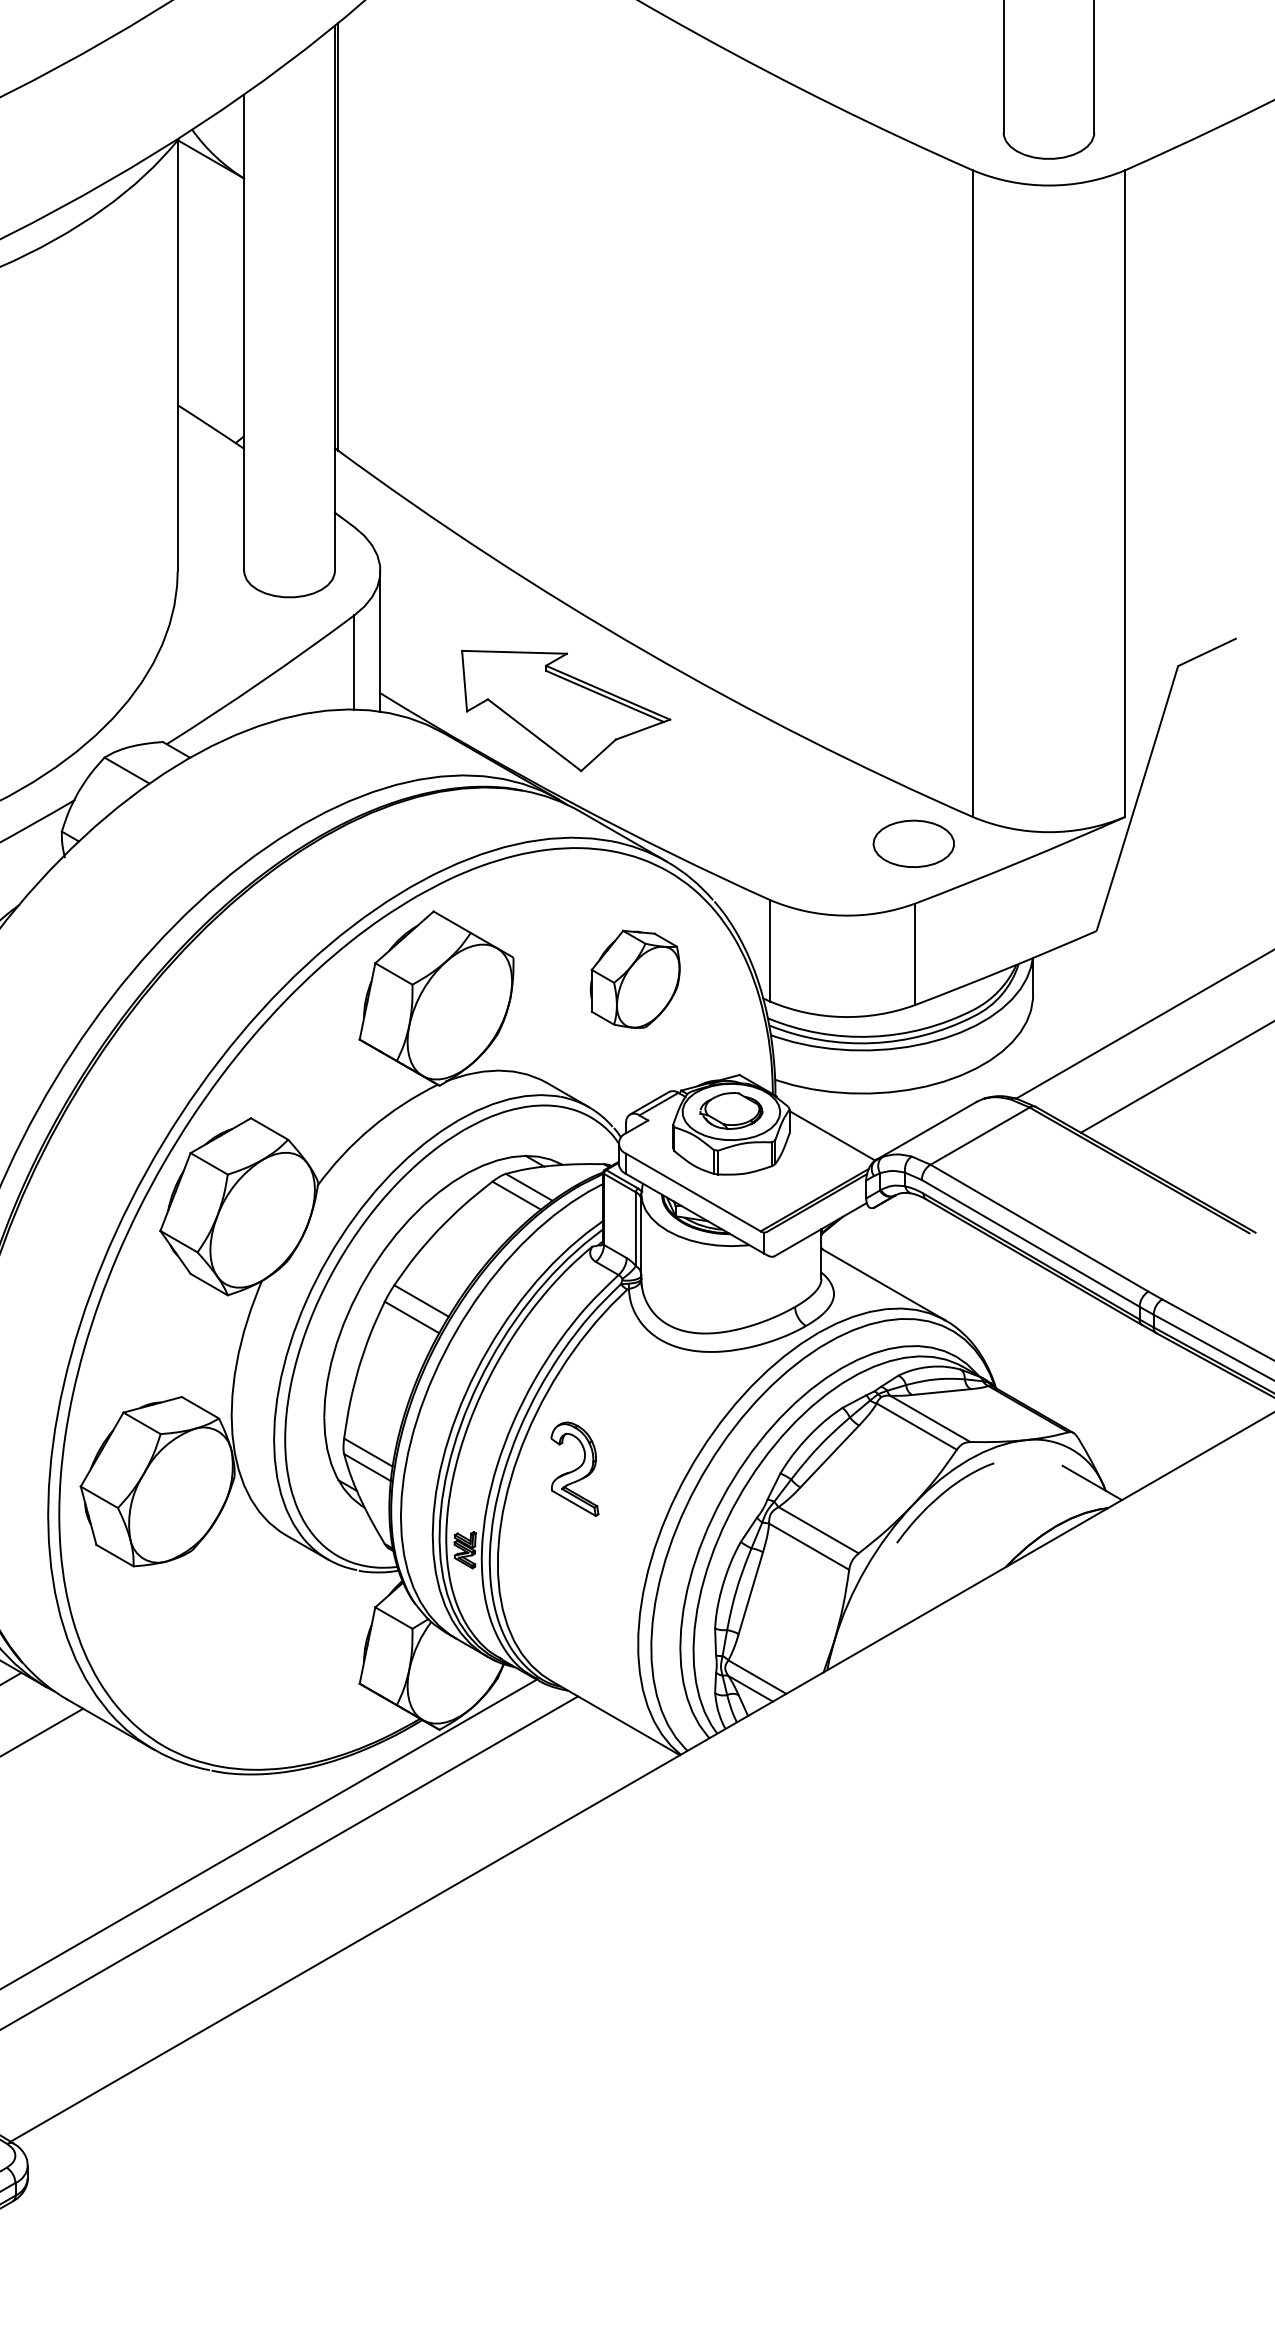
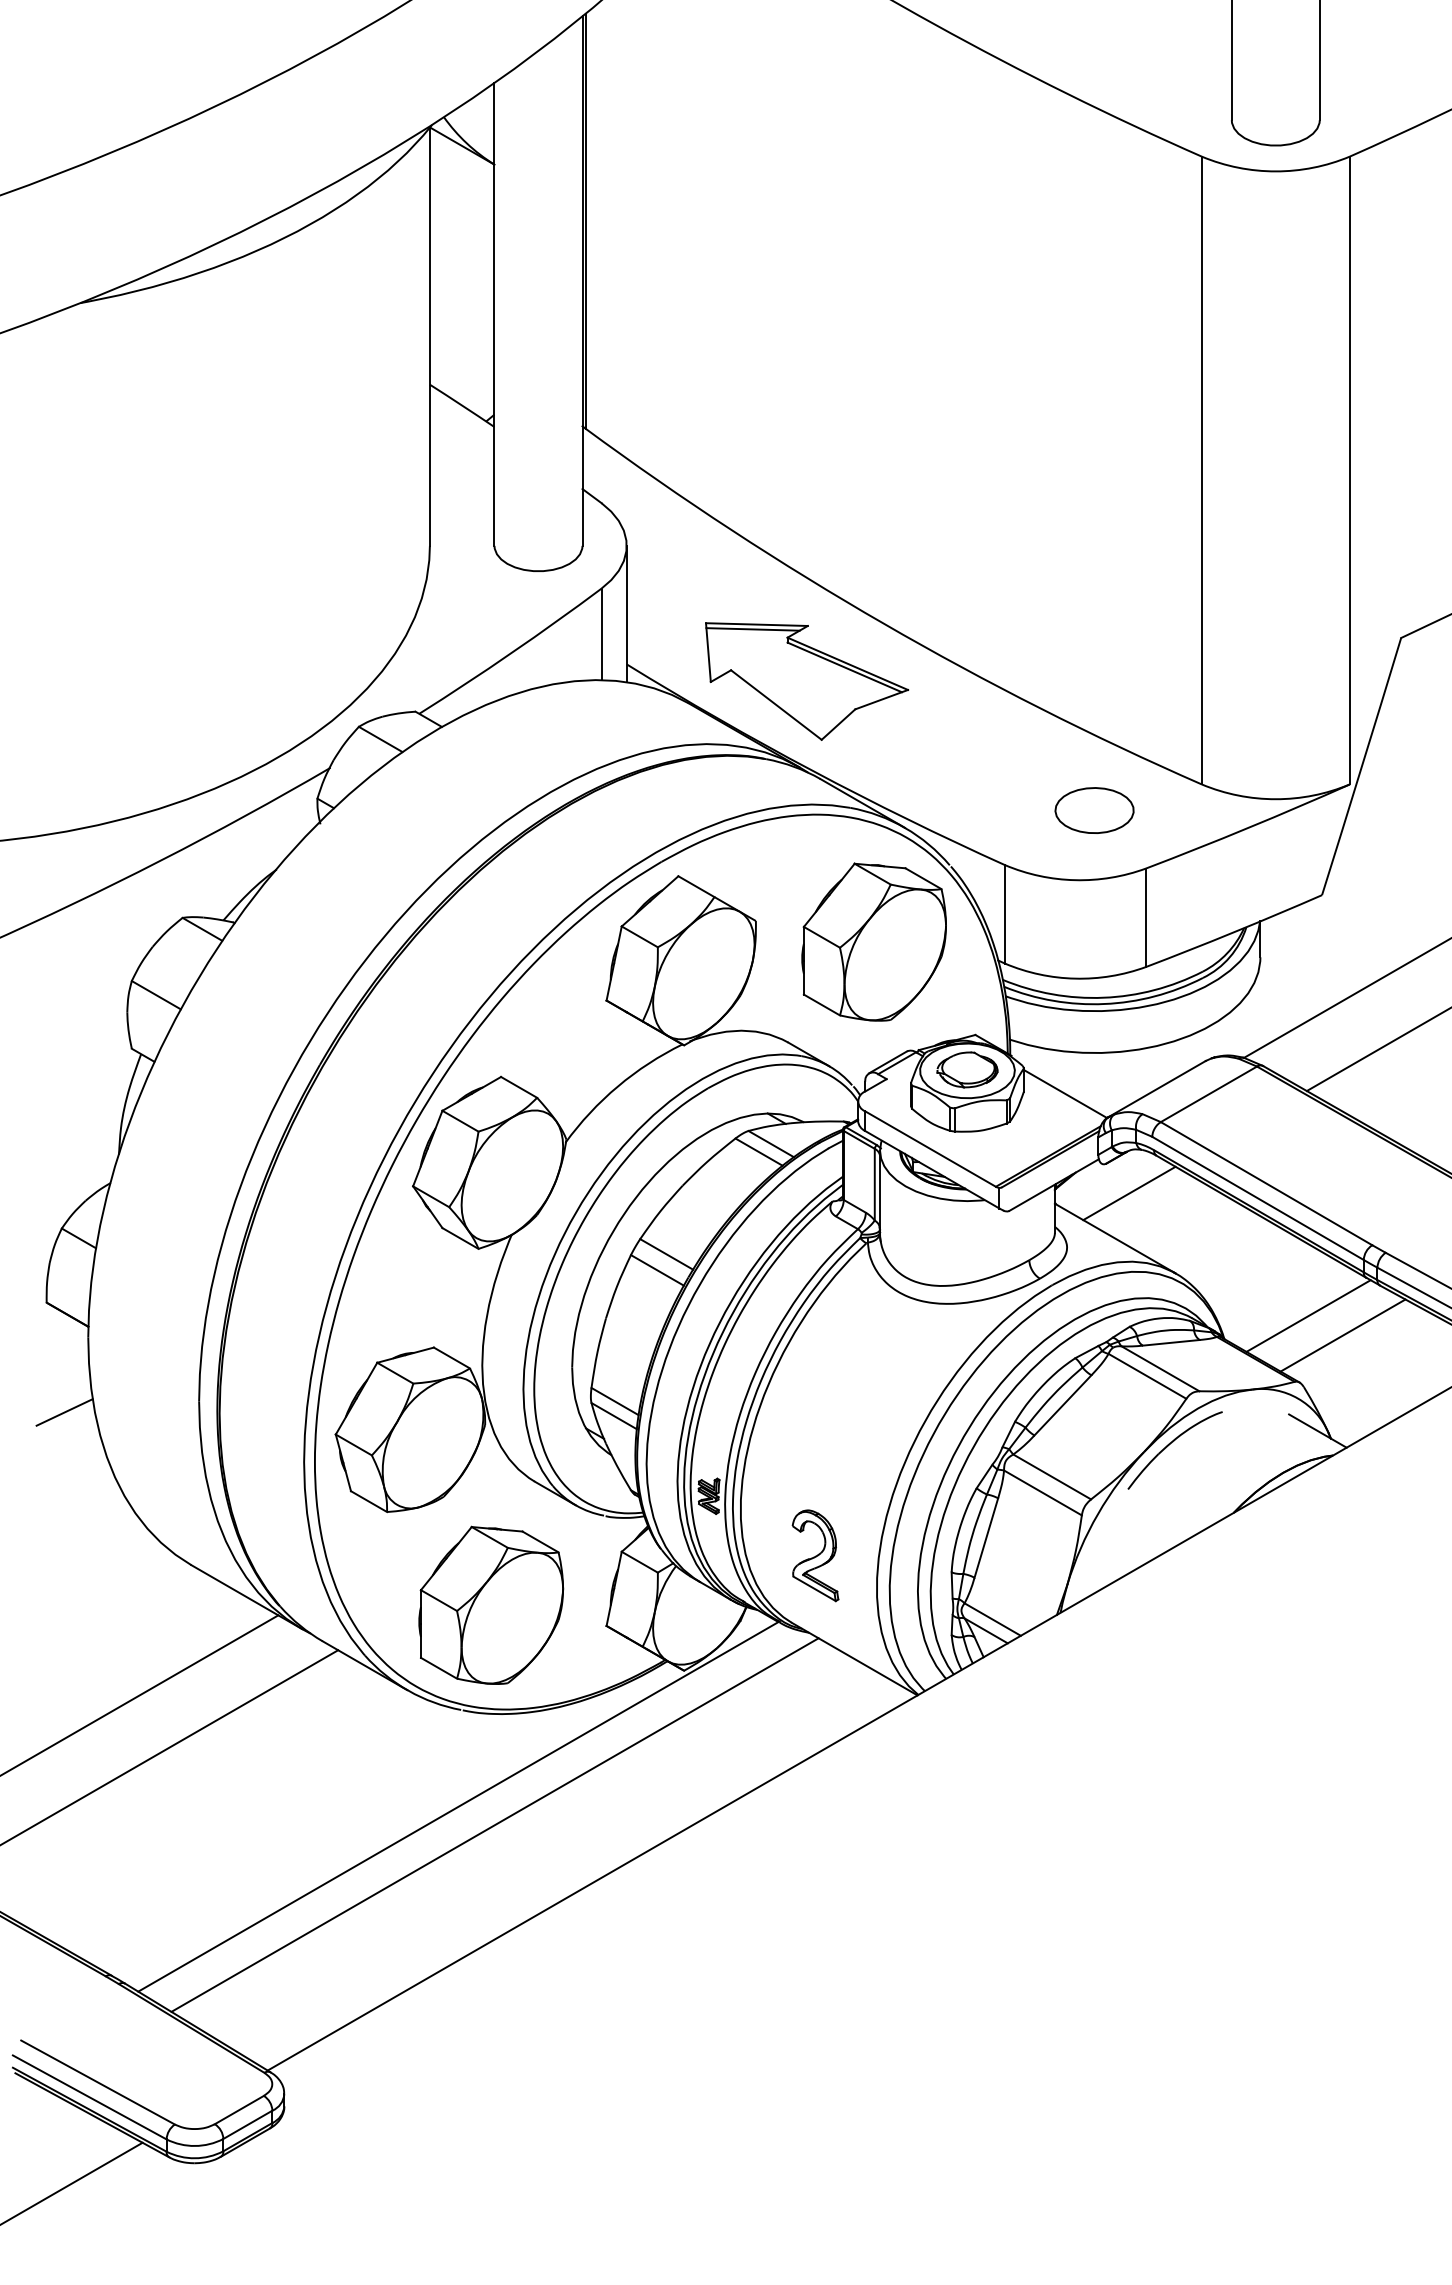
line: (509, 657) -> (752, 629), added
part: (913, 843) -> (1094, 810), moved
part: (634, 978) -> (873, 941), size x1.67
line: (898, 1238) -> (1129, 1193), added
line: (1082, 1363) -> (1308, 1315), added
line: (1117, 1384) -> (1342, 1335), added
part: (574, 1469) -> (815, 1555), moved
part: (241, 1661) -> (491, 1604), added

